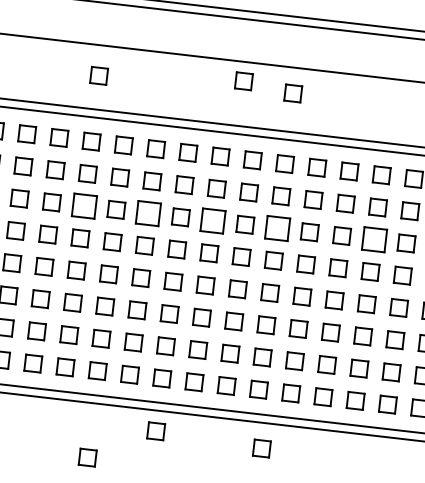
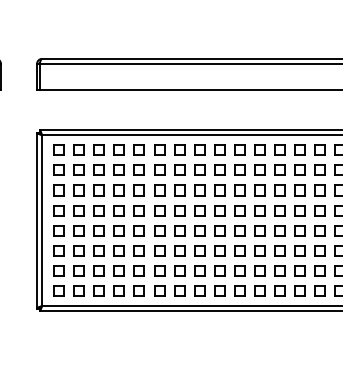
part: (97, 74) -> (138, 108), removed
part: (243, 79) -> (228, 101), removed
part: (292, 92) -> (259, 105), removed
part: (82, 206) -> (138, 190), size x0.71
part: (148, 213) -> (179, 190), size x0.71
part: (212, 221) -> (219, 190), size x0.71
part: (276, 228) -> (259, 190), size x0.71
part: (372, 239) -> (319, 190), size x0.71
part: (155, 430) -> (199, 323), removed
part: (261, 447) -> (265, 326), removed
part: (87, 456) -> (159, 344), removed

